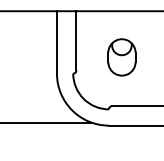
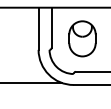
part: (121, 56) -> (82, 38), size x1.43

